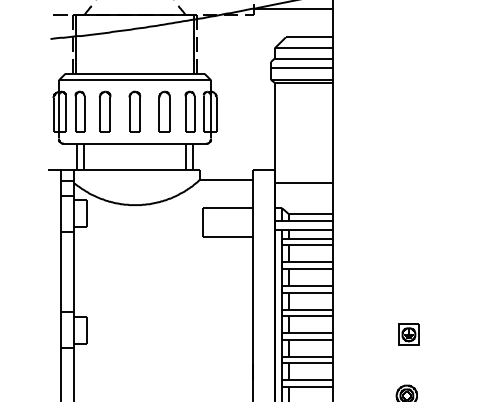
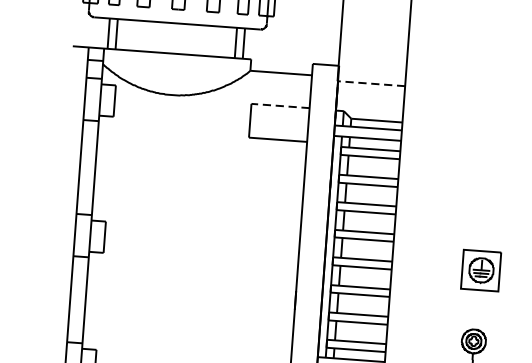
line: (303, 183) -> (371, 84), solid -> dashed
line: (227, 207) -> (280, 105), solid -> dashed
part: (408, 334) -> (481, 269), size x1.6

